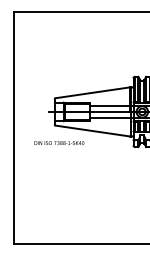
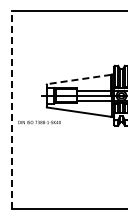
line: (91, 92) -> (78, 79), solid -> dashed
line: (13, 127) -> (11, 109), solid -> dashed
text: (59, 143) -> (39, 122), moved

